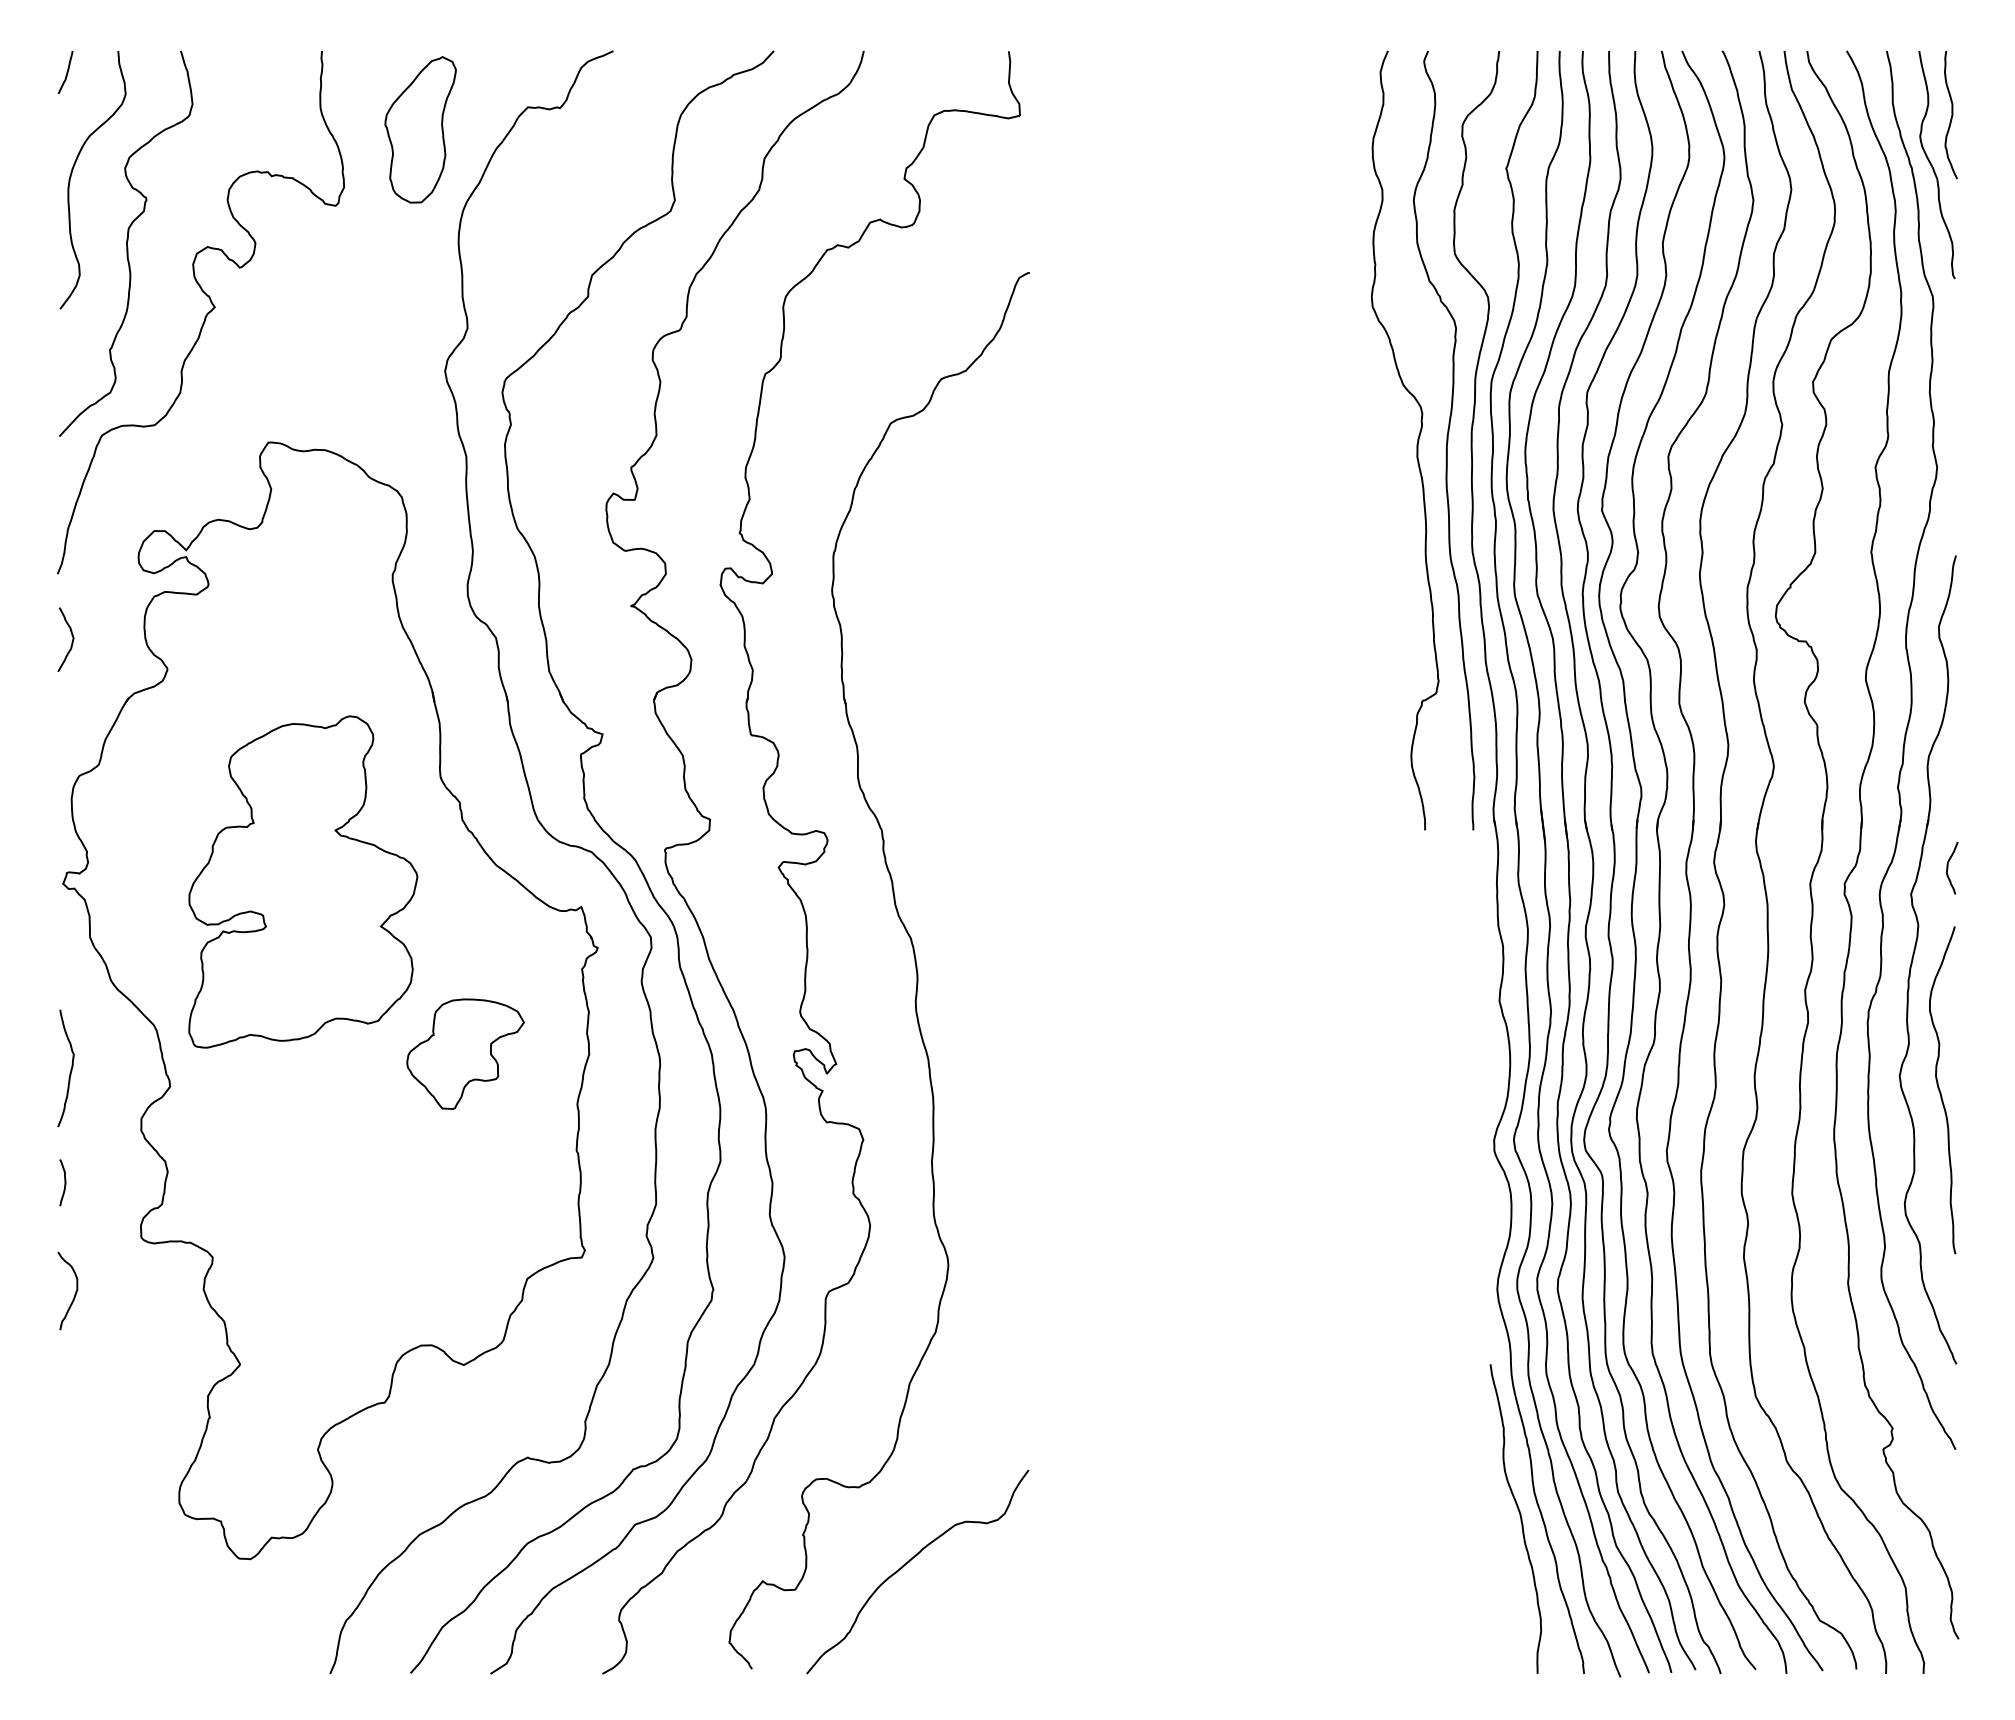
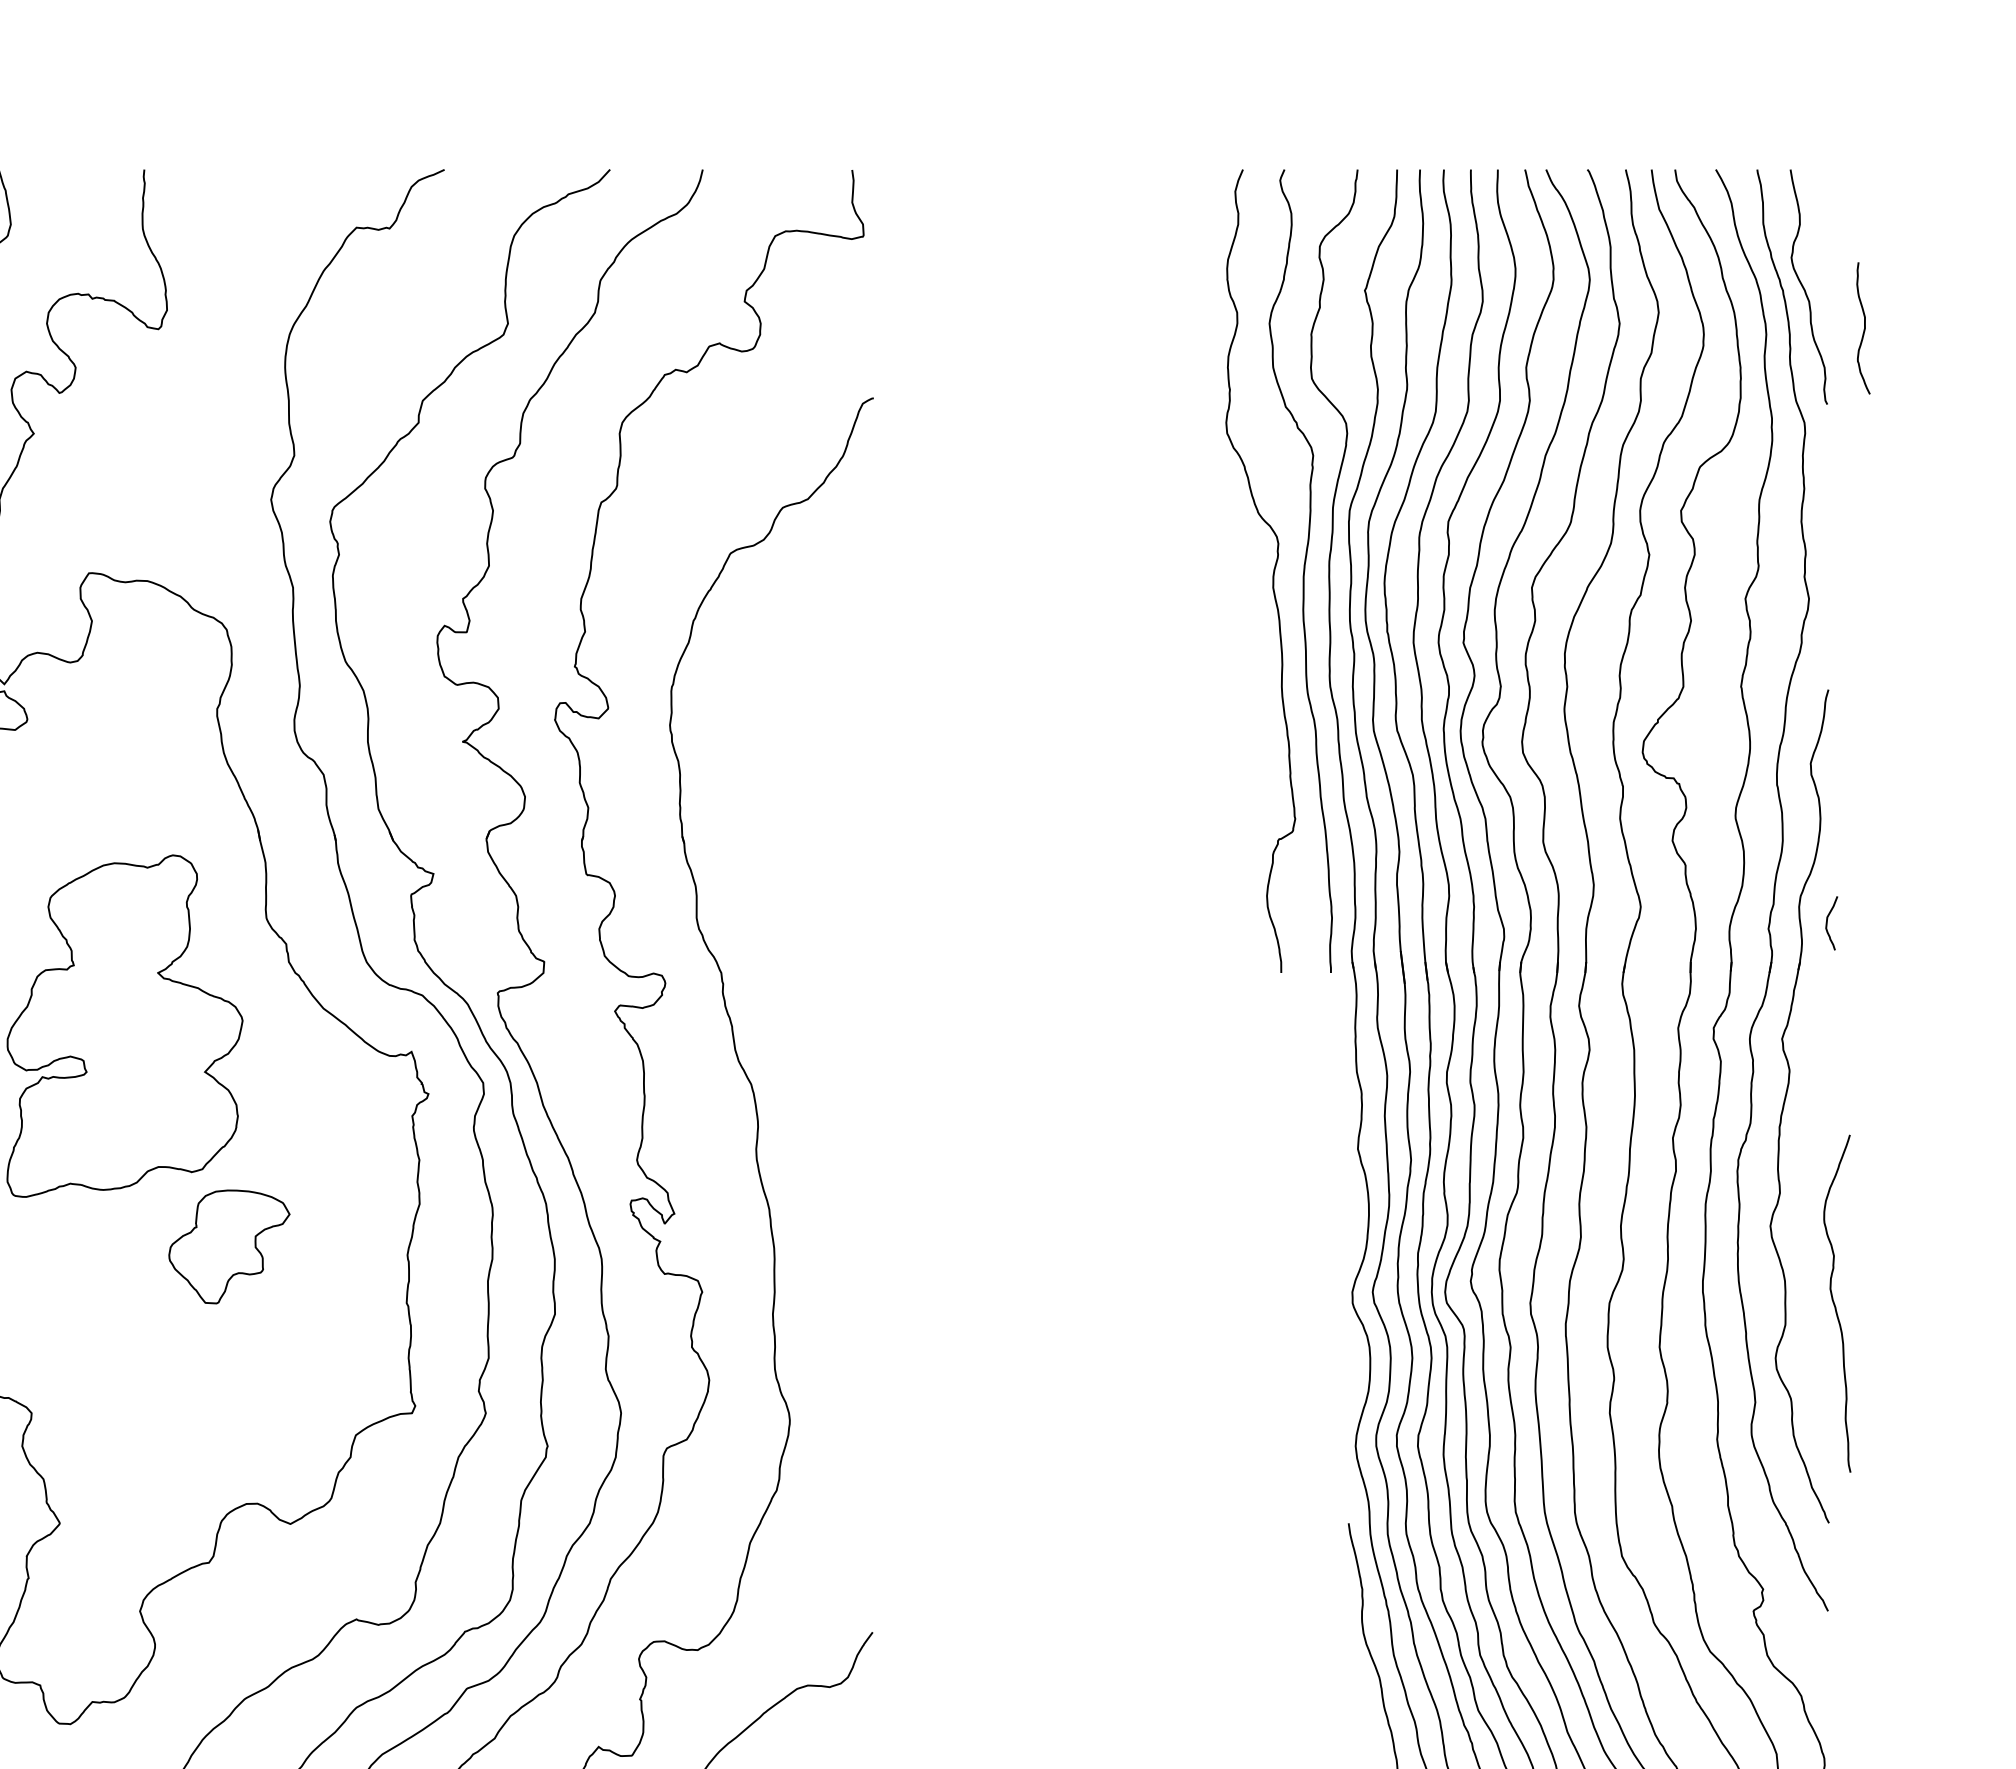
curve: (1951, 115) -> (1864, 328), moved
part: (420, 129) -> (245, 250), removed
curve: (1948, 868) -> (1827, 923), moved
part: (465, 1053) -> (229, 1246), moved
curve: (1940, 1090) -> (1835, 1303), moved

